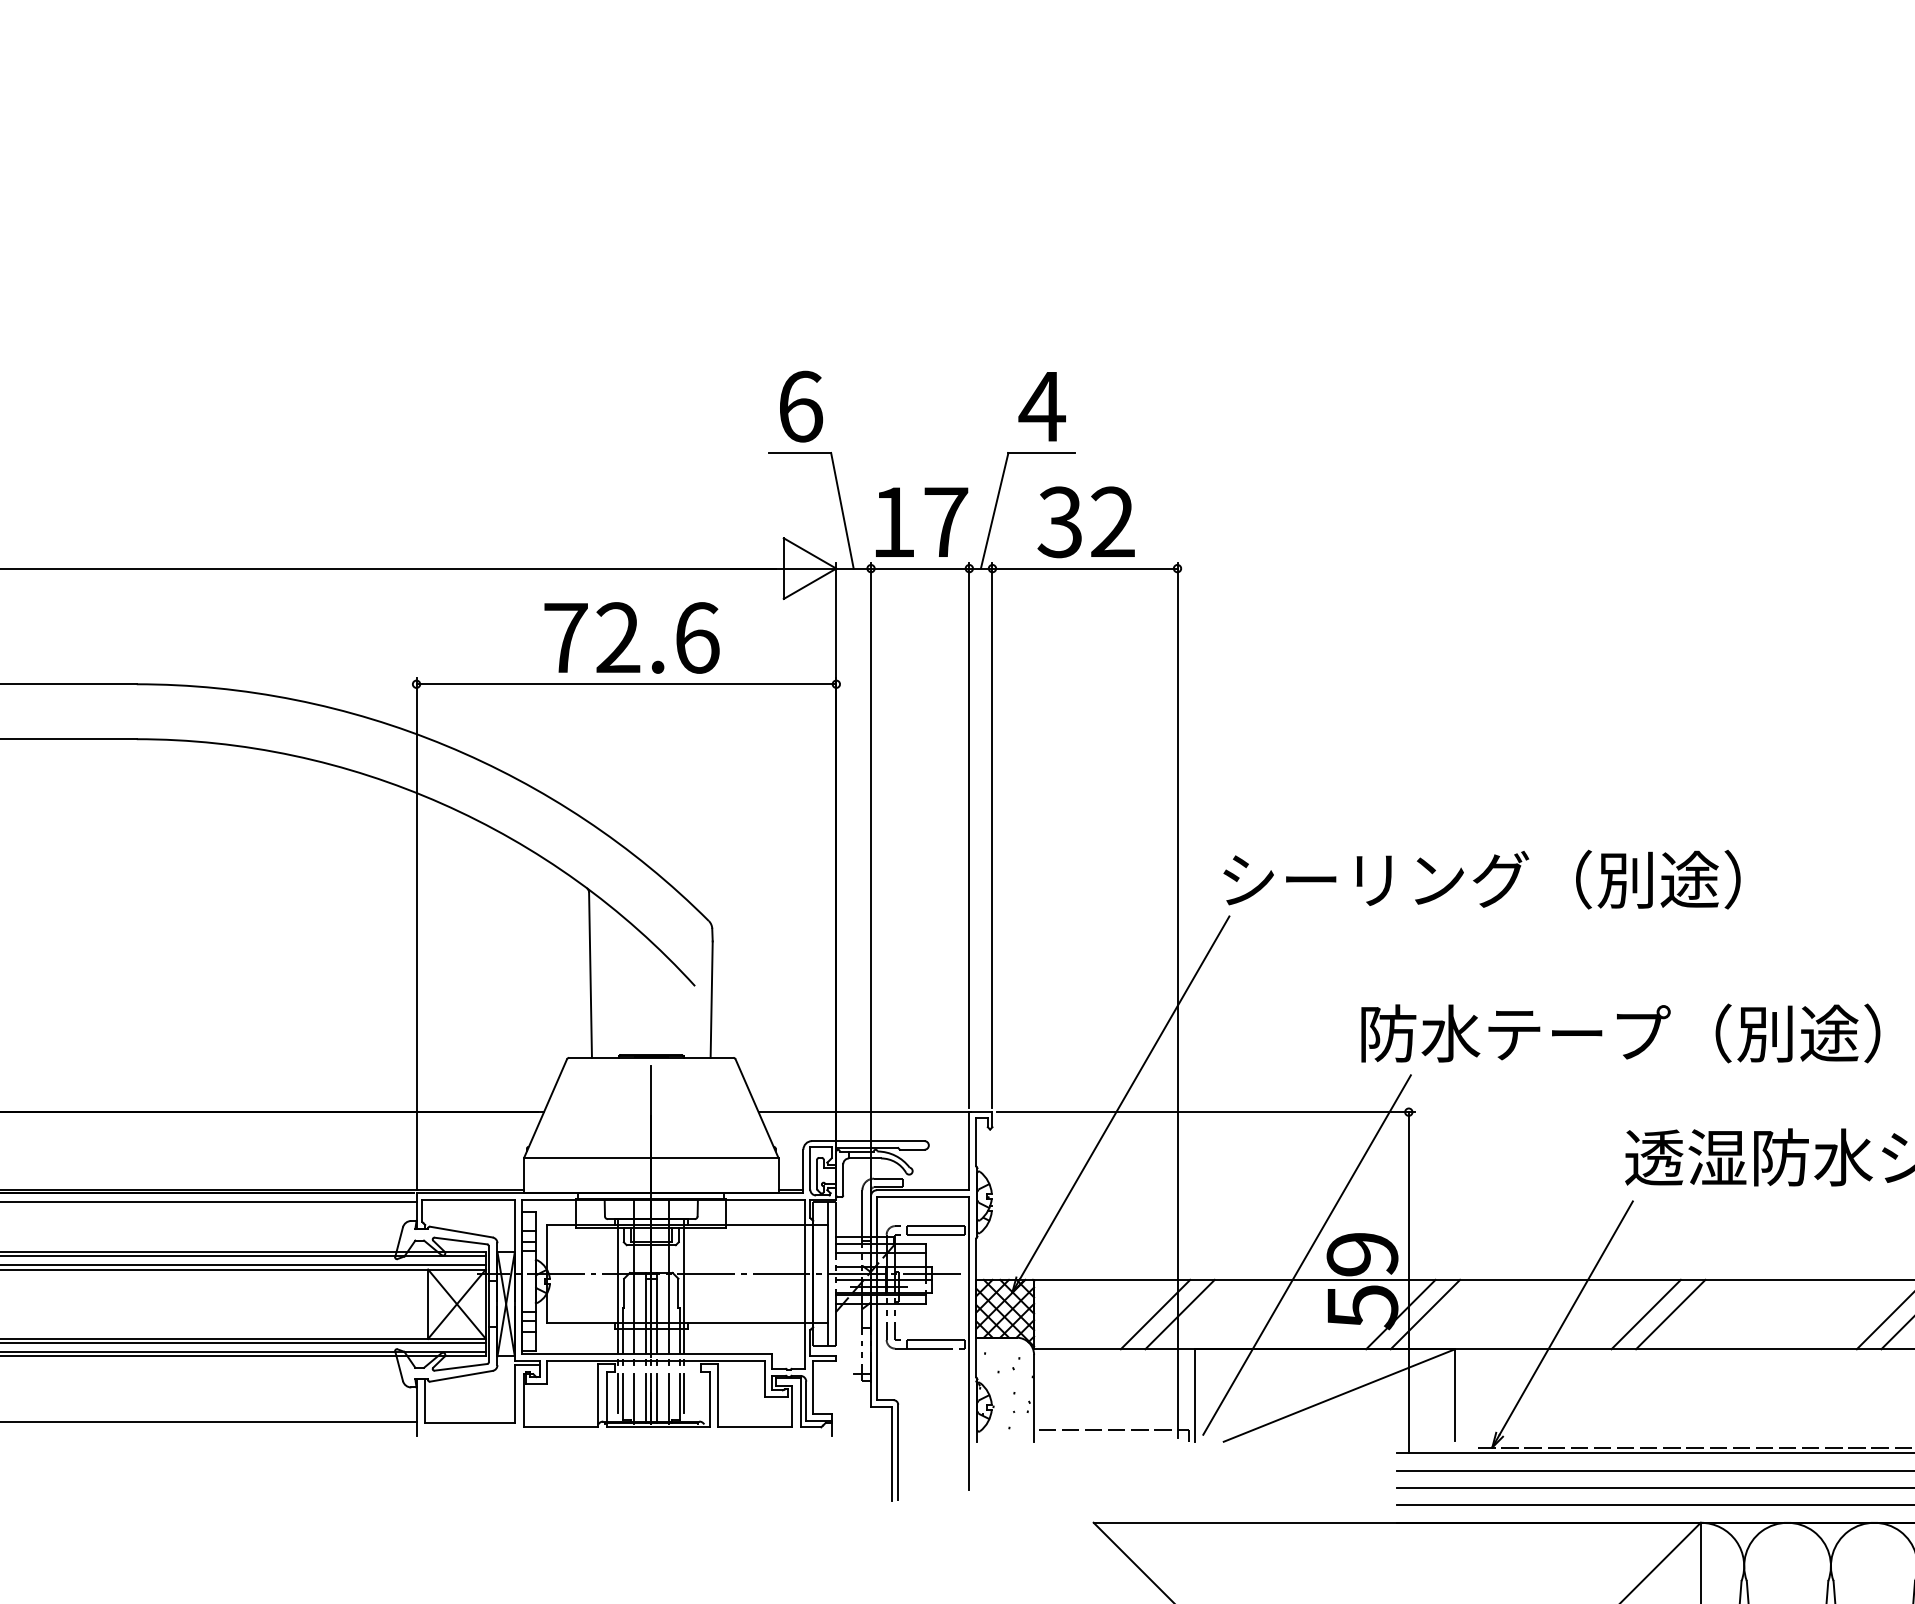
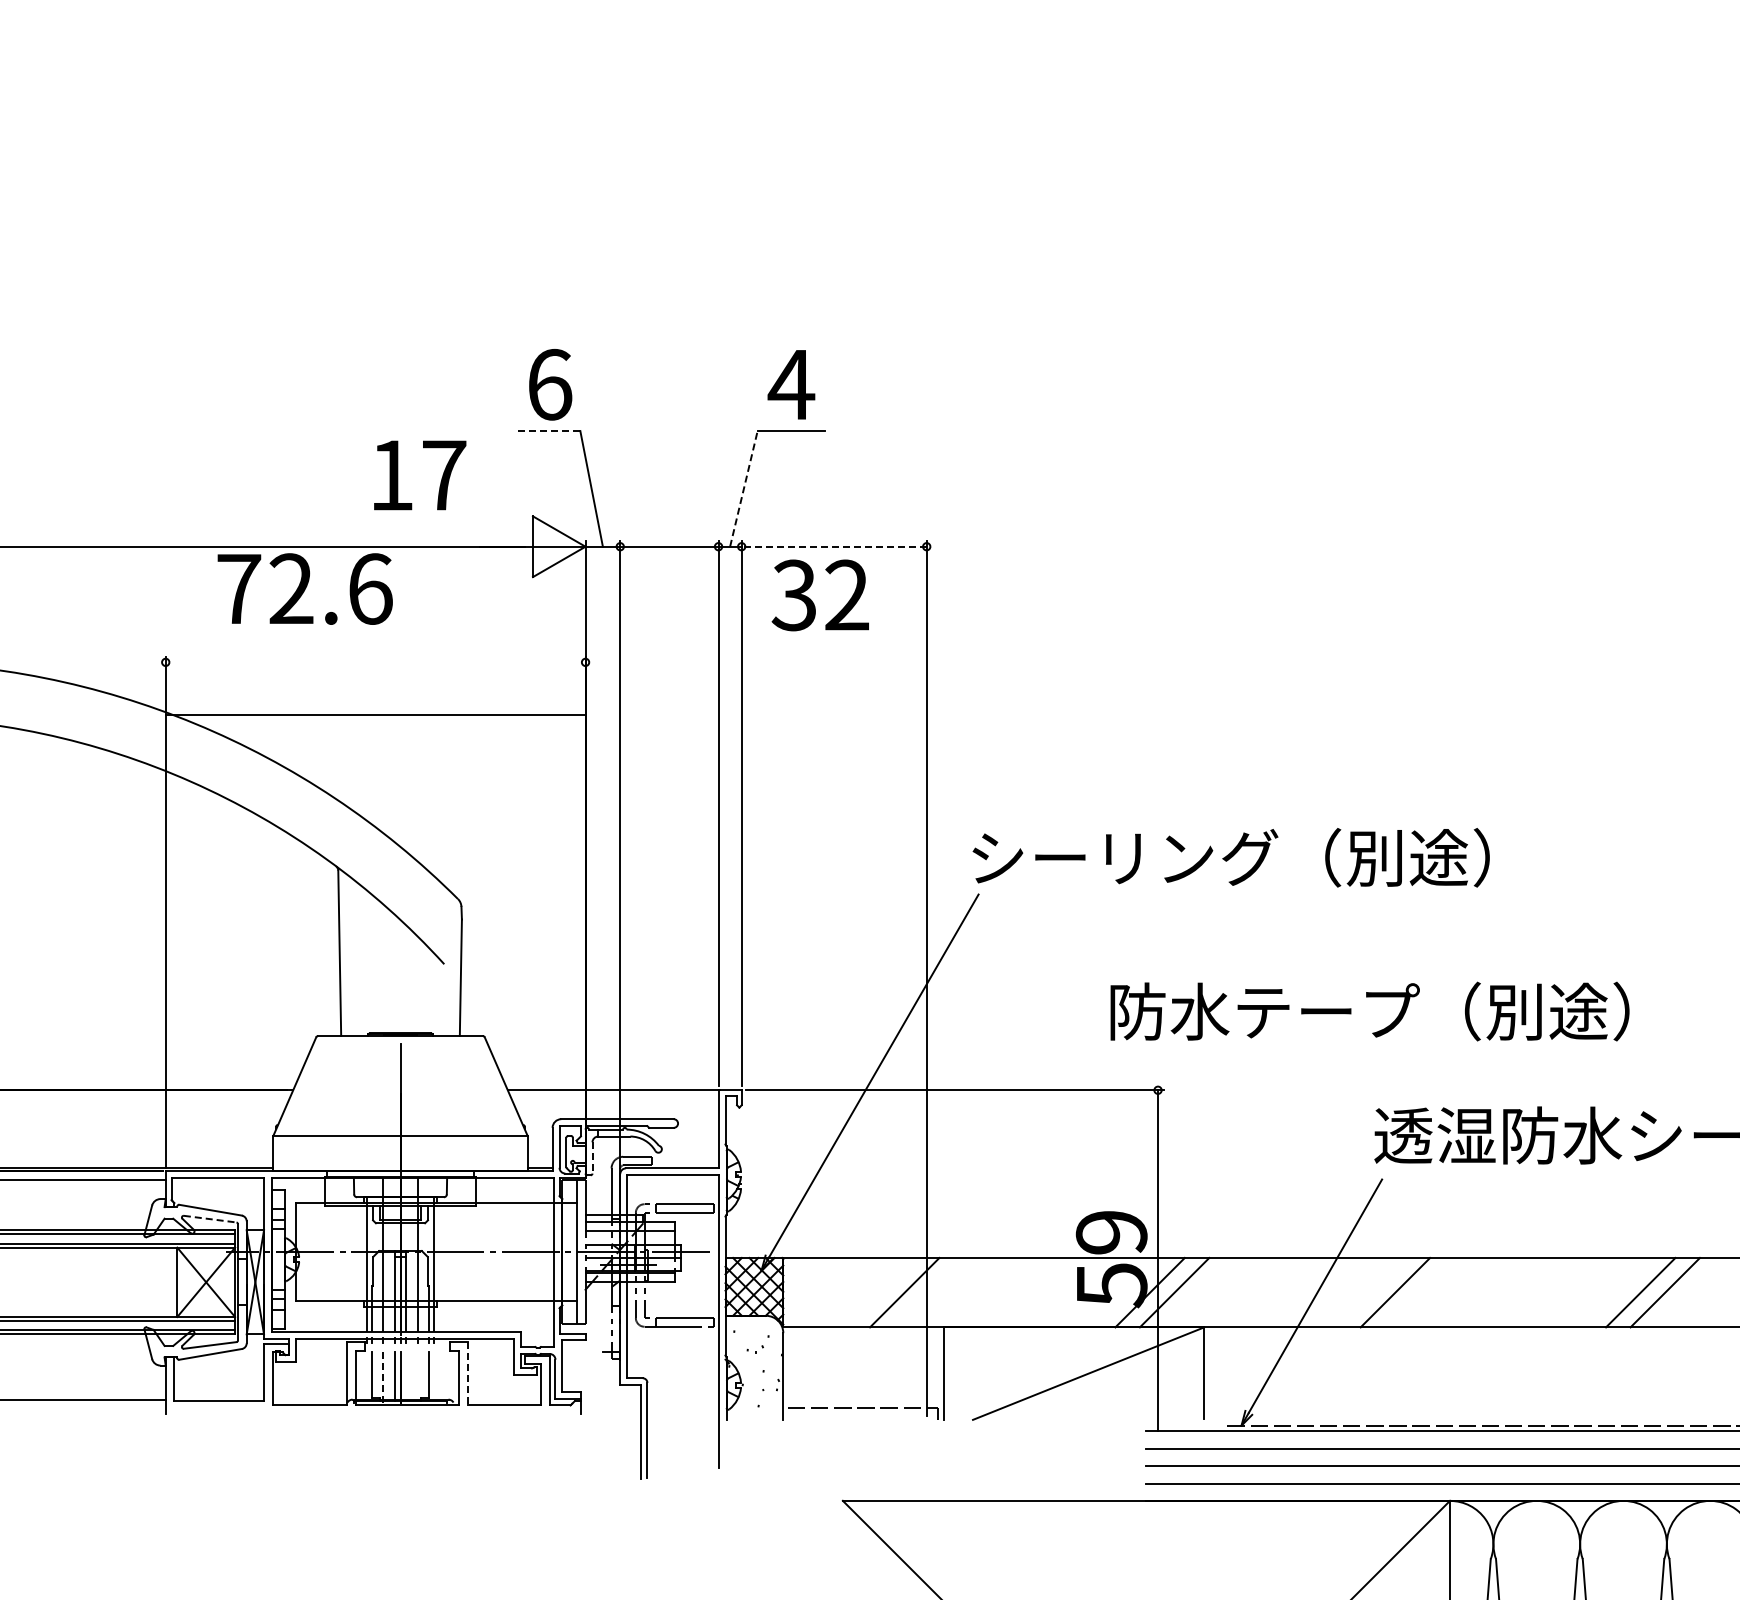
line: (799, 452) -> (548, 430), solid -> dashed
line: (994, 510) -> (743, 488), solid -> dashed
text: (922, 521) -> (420, 474), moved
text: (1085, 522) -> (819, 595), moved
line: (1085, 568) -> (834, 546), solid -> dashed
text: (631, 637) -> (304, 588), moved
line: (626, 684) -> (375, 715), moved
line: (843, 1179) -> (592, 1157), solid -> dashed
line: (461, 1241) -> (210, 1219), solid -> dashed
line: (1306, 1254) -> (1055, 1232), removed
line: (1179, 1314) -> (928, 1292), removed
line: (1670, 1314) -> (1419, 1292), removed
line: (618, 1392) -> (367, 1370), removed
line: (684, 1392) -> (433, 1370), removed
line: (718, 1395) -> (467, 1373), solid -> dashed
line: (657, 1398) -> (406, 1376), removed
line: (668, 1398) -> (417, 1376), removed
line: (633, 1399) -> (382, 1377), solid -> dashed

